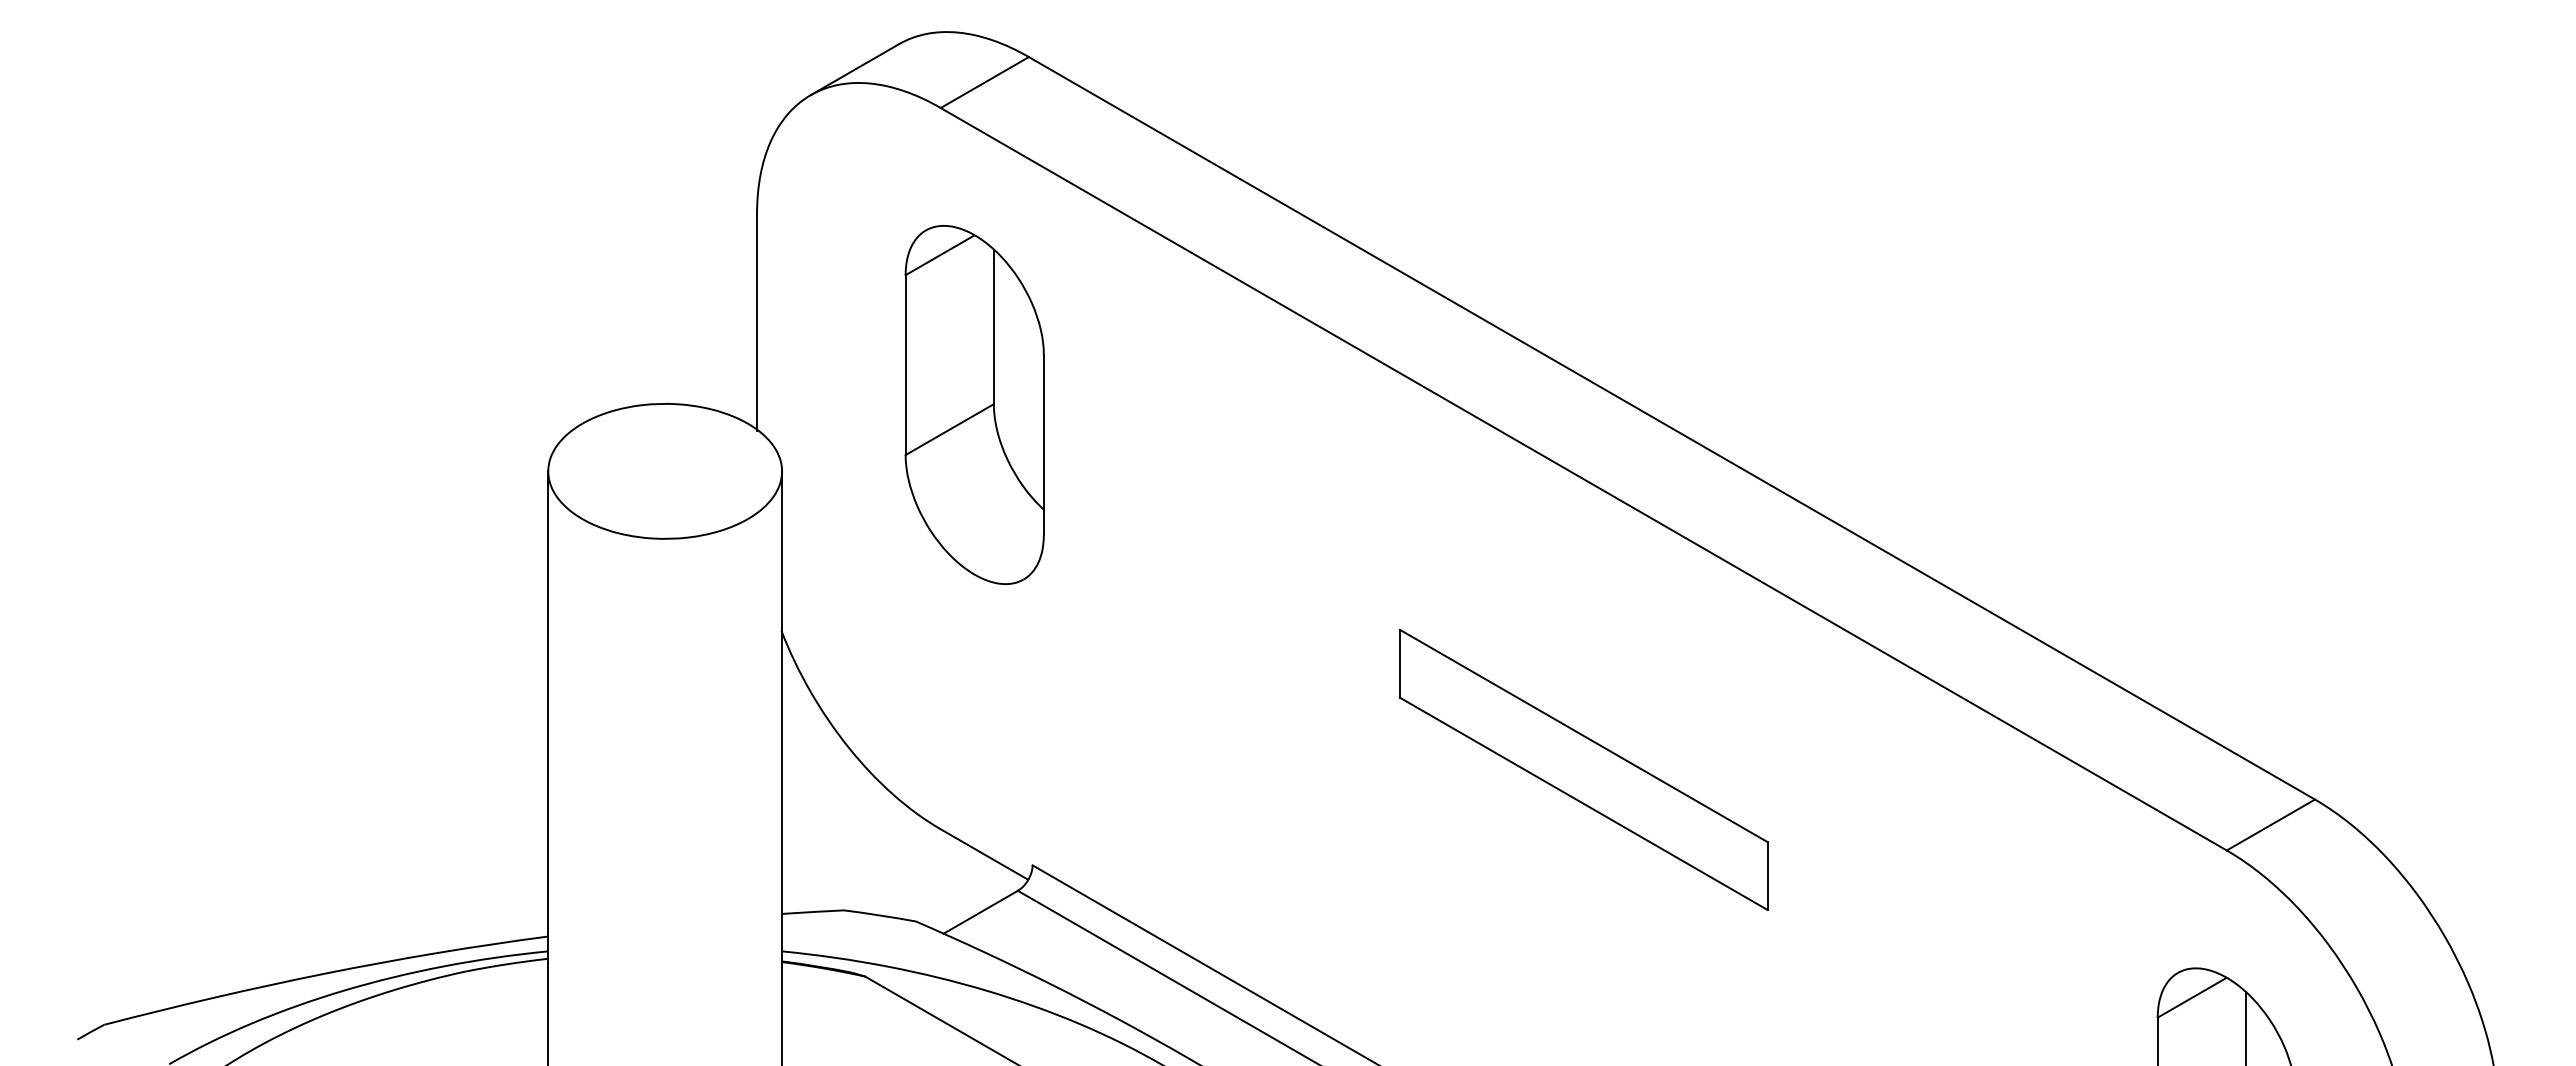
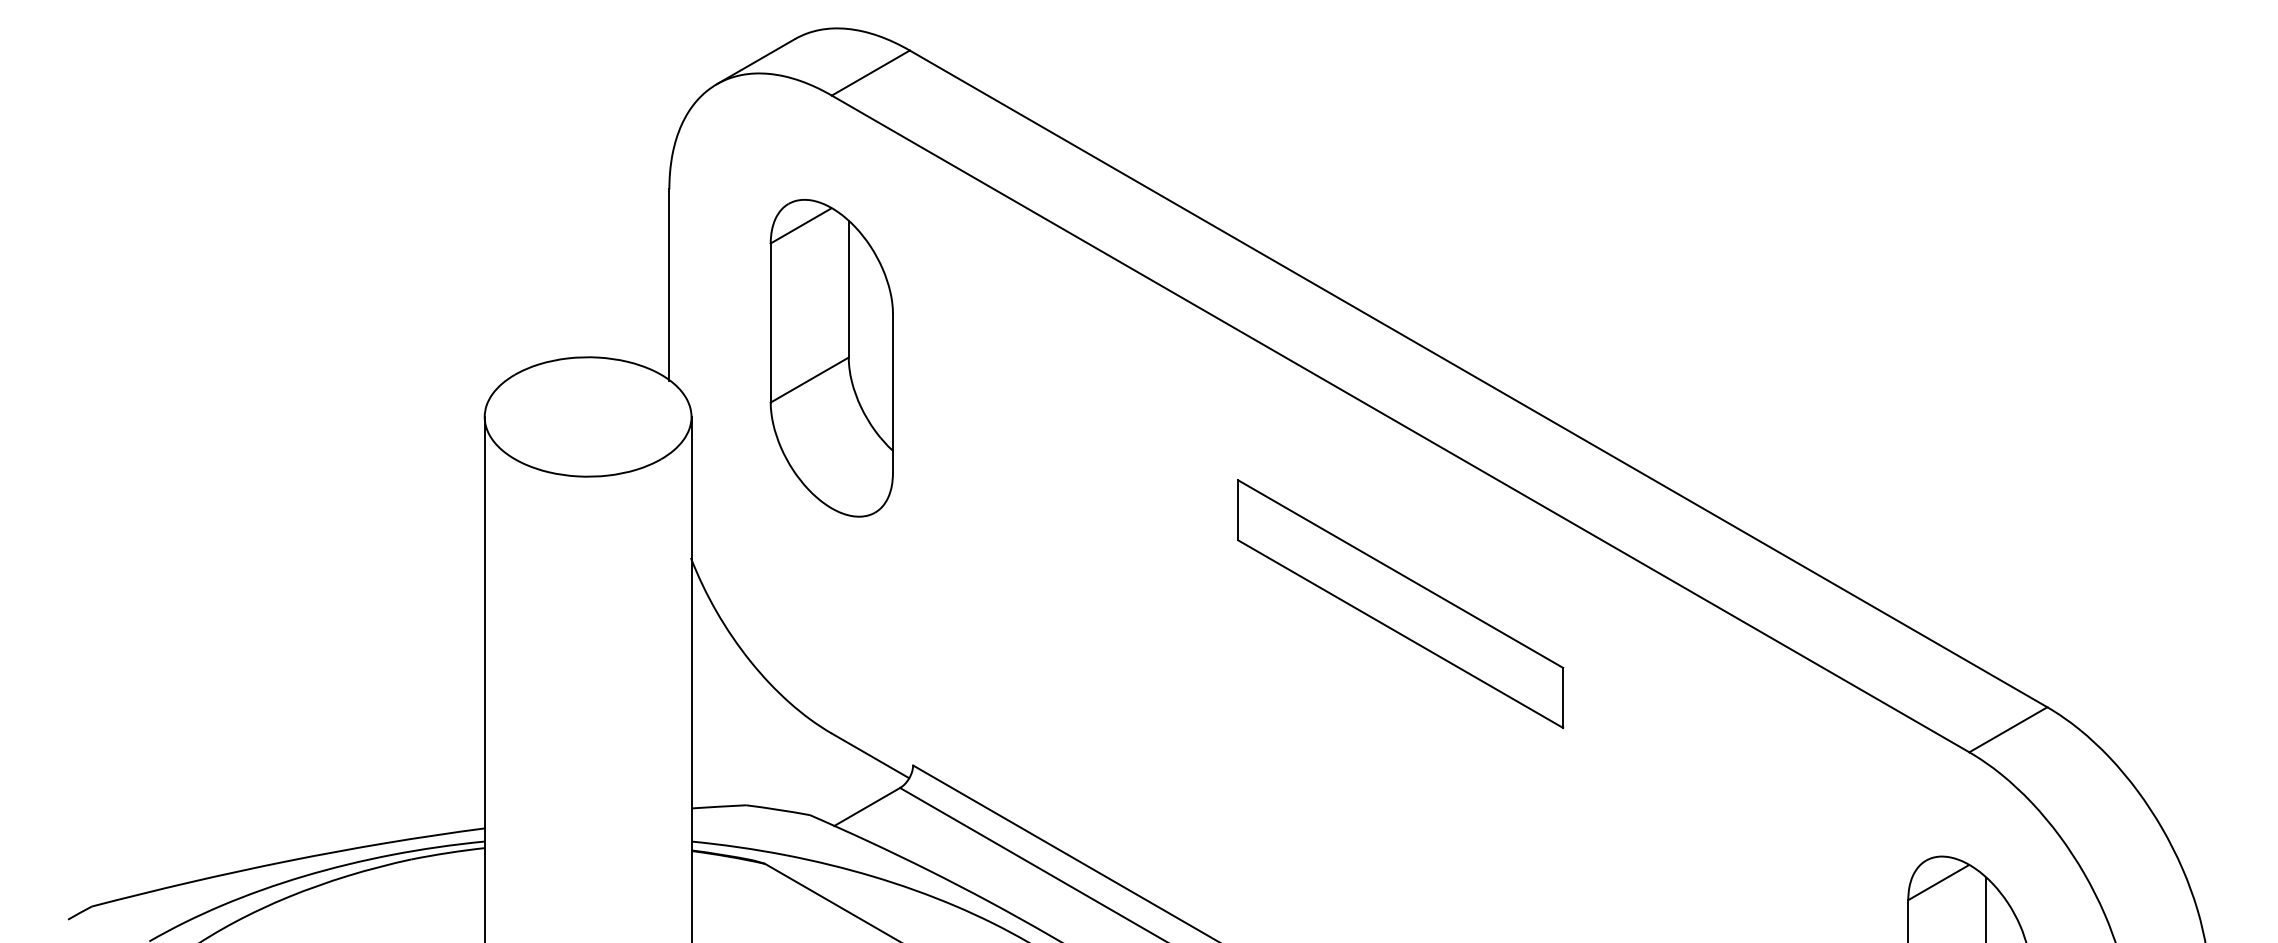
part: (974, 404) -> (831, 357), moved
part: (1583, 769) -> (1400, 603), moved

